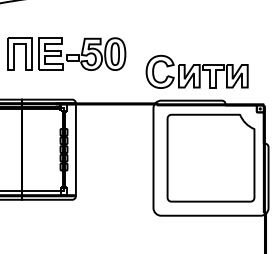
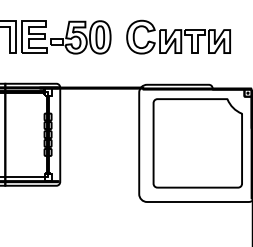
part: (196, 71) -> (177, 36), moved

